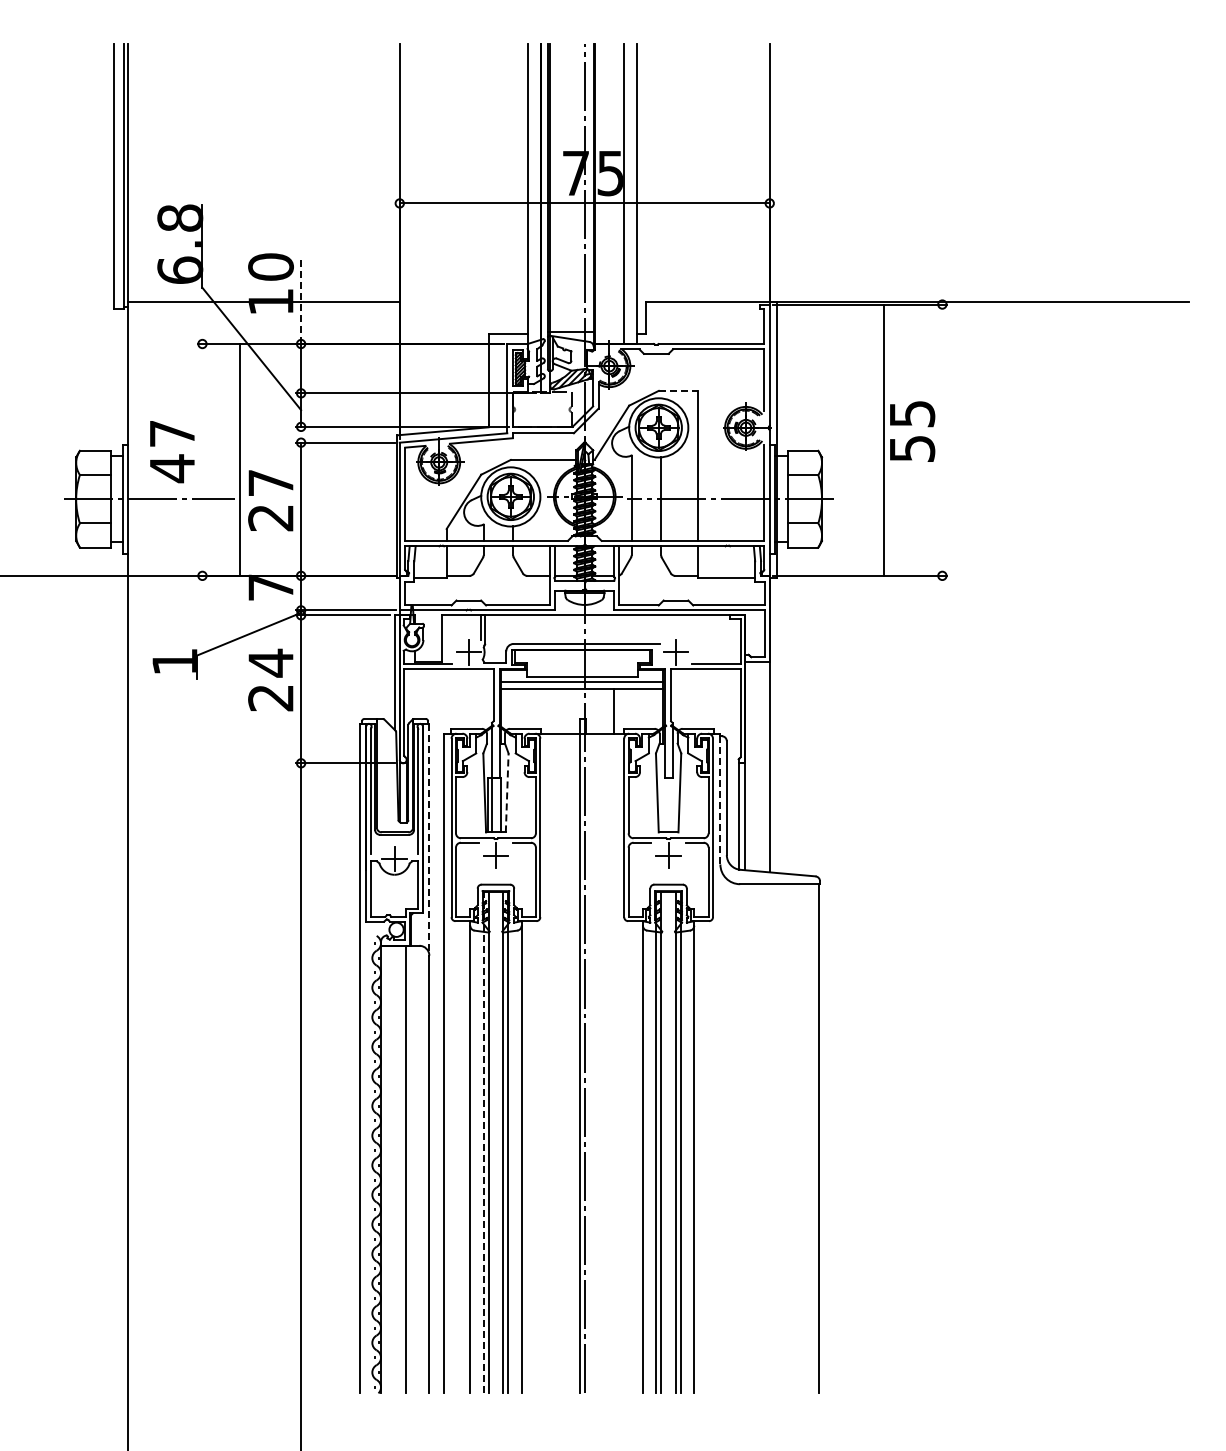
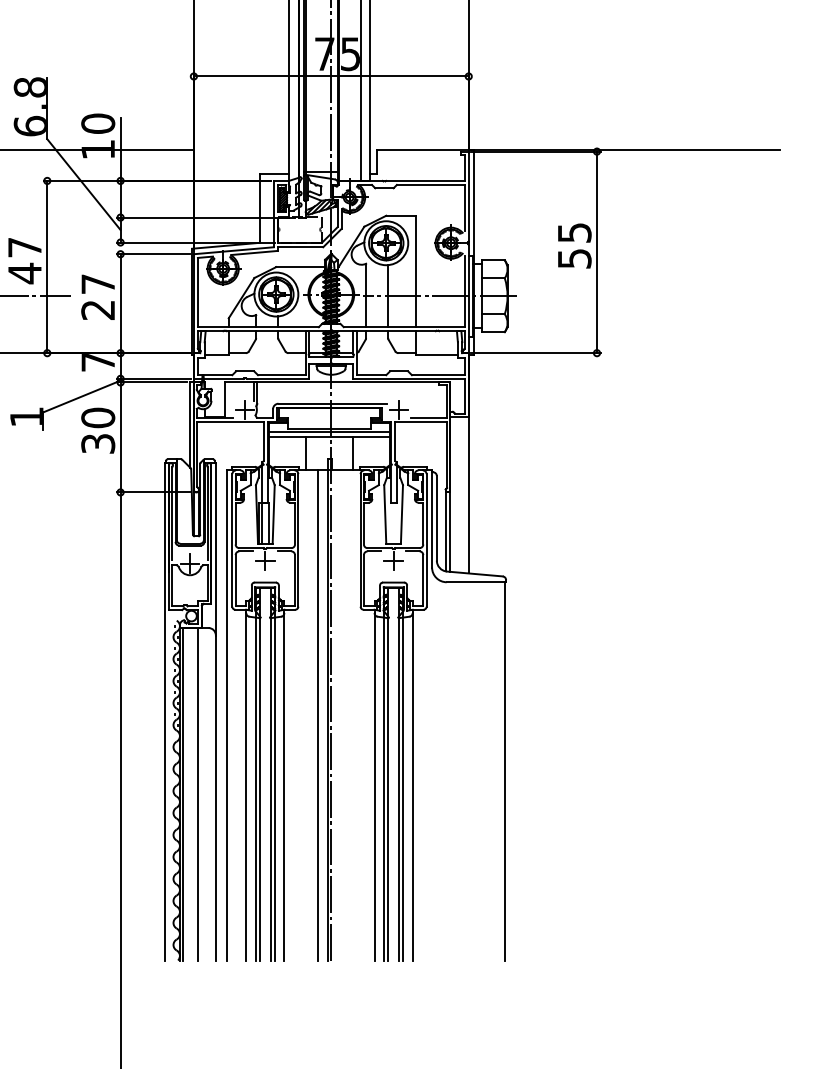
line: (301, 301) -> (120, 149), dashed -> solid
line: (678, 390) -> (400, 215), dashed -> solid
line: (884, 439) -> (597, 251), moved
line: (240, 459) -> (47, 266), moved
text: (270, 679) -> (97, 430), 24 -> 30
line: (550, 711) -> (305, 453), added
line: (507, 792) -> (273, 514), dashed -> solid
line: (720, 799) -> (432, 519), dashed -> solid
line: (429, 840) -> (215, 549), dashed -> solid
line: (567, 1063) -> (318, 715), added
line: (483, 1142) -> (256, 774), dashed -> solid
line: (384, 1169) -> (182, 794), added

